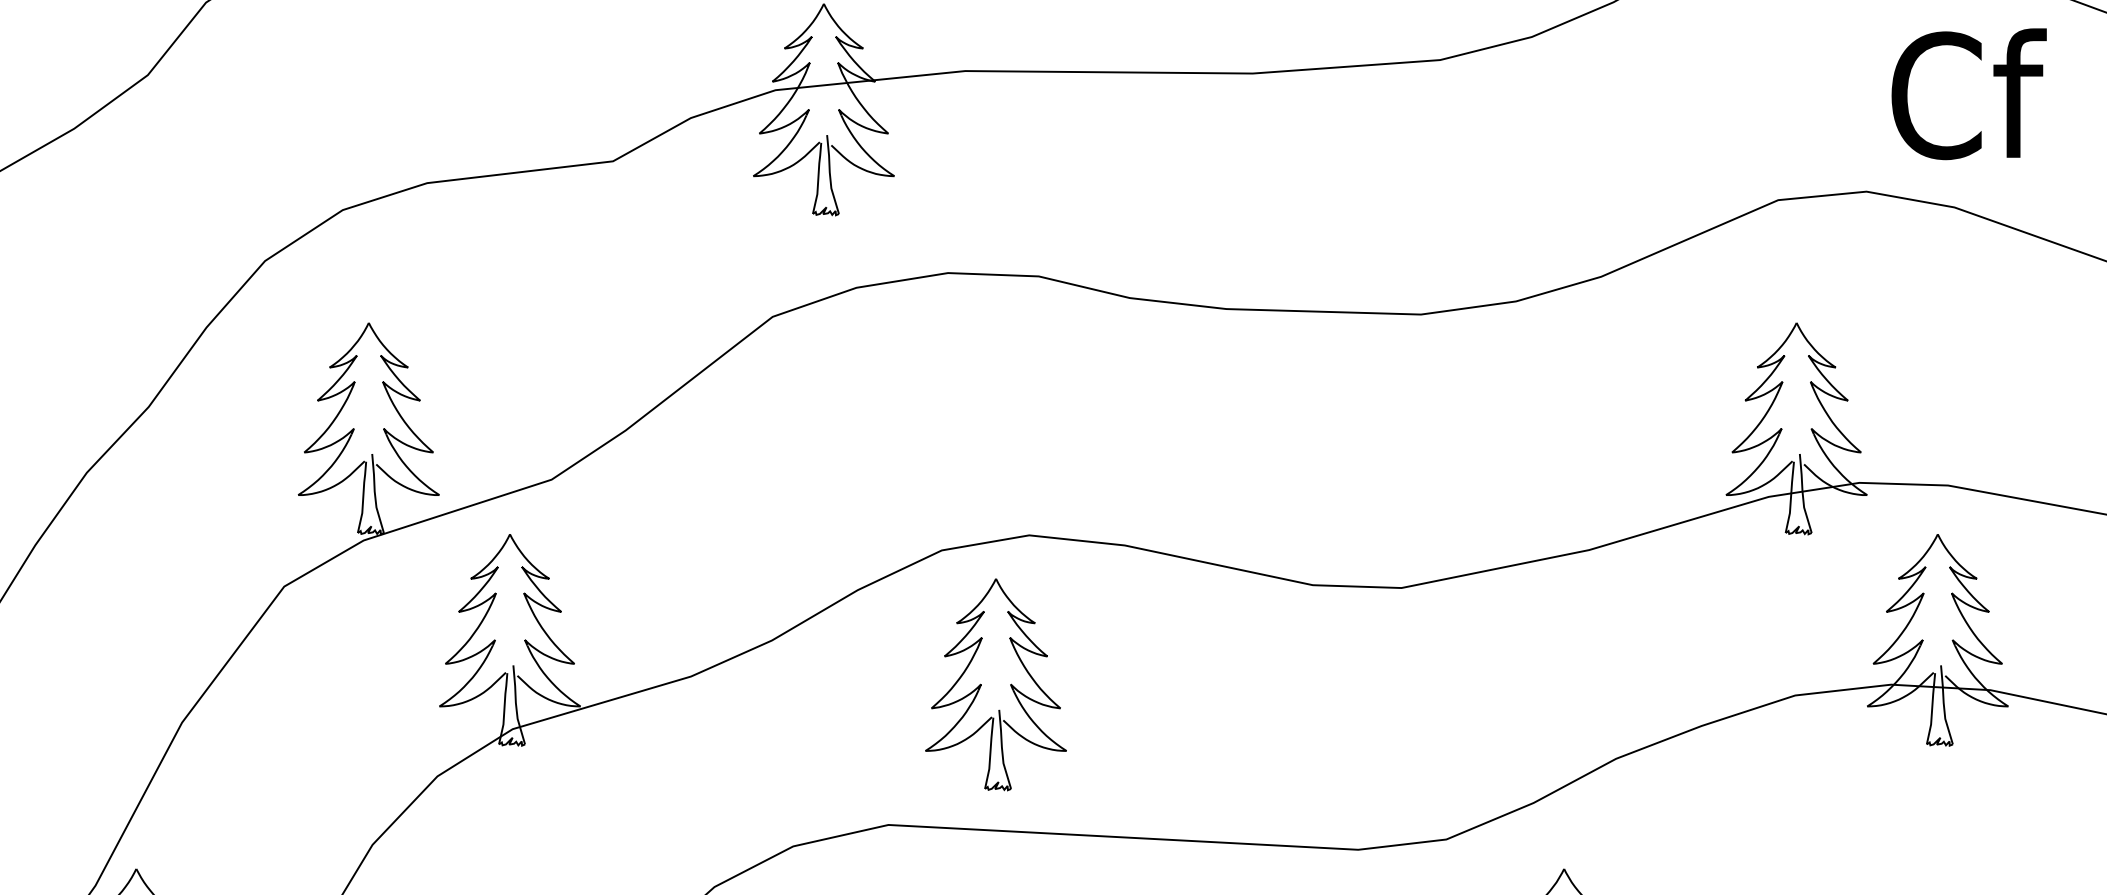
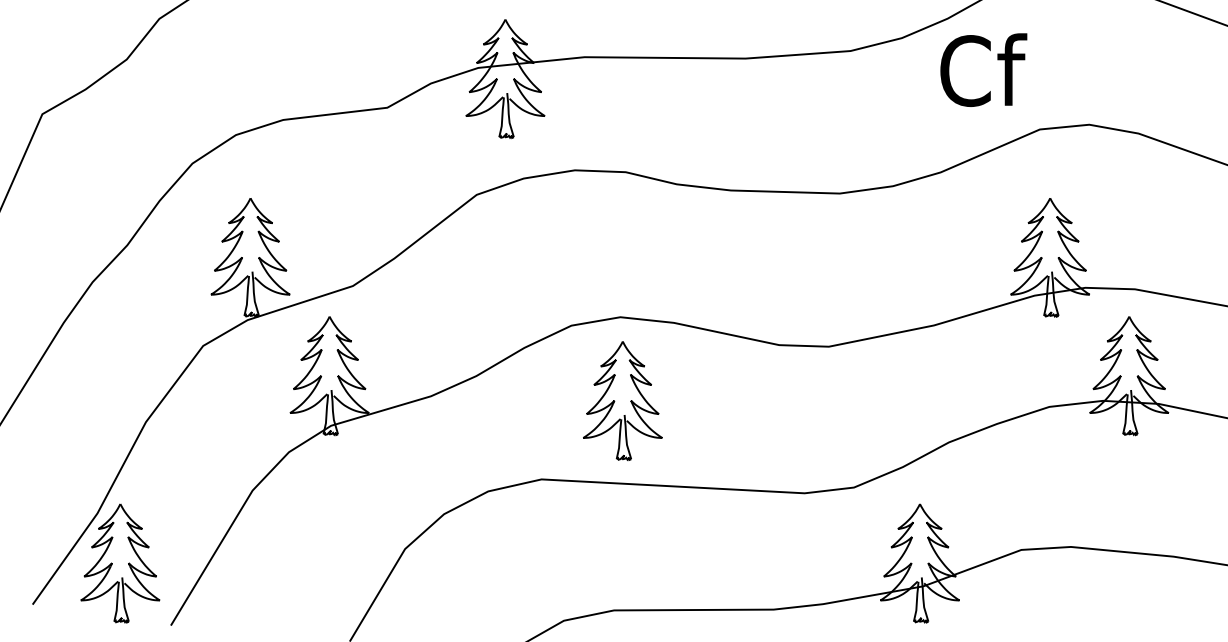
text: (1968, 93) -> (983, 69), moved
part: (995, 684) -> (622, 400), moved

